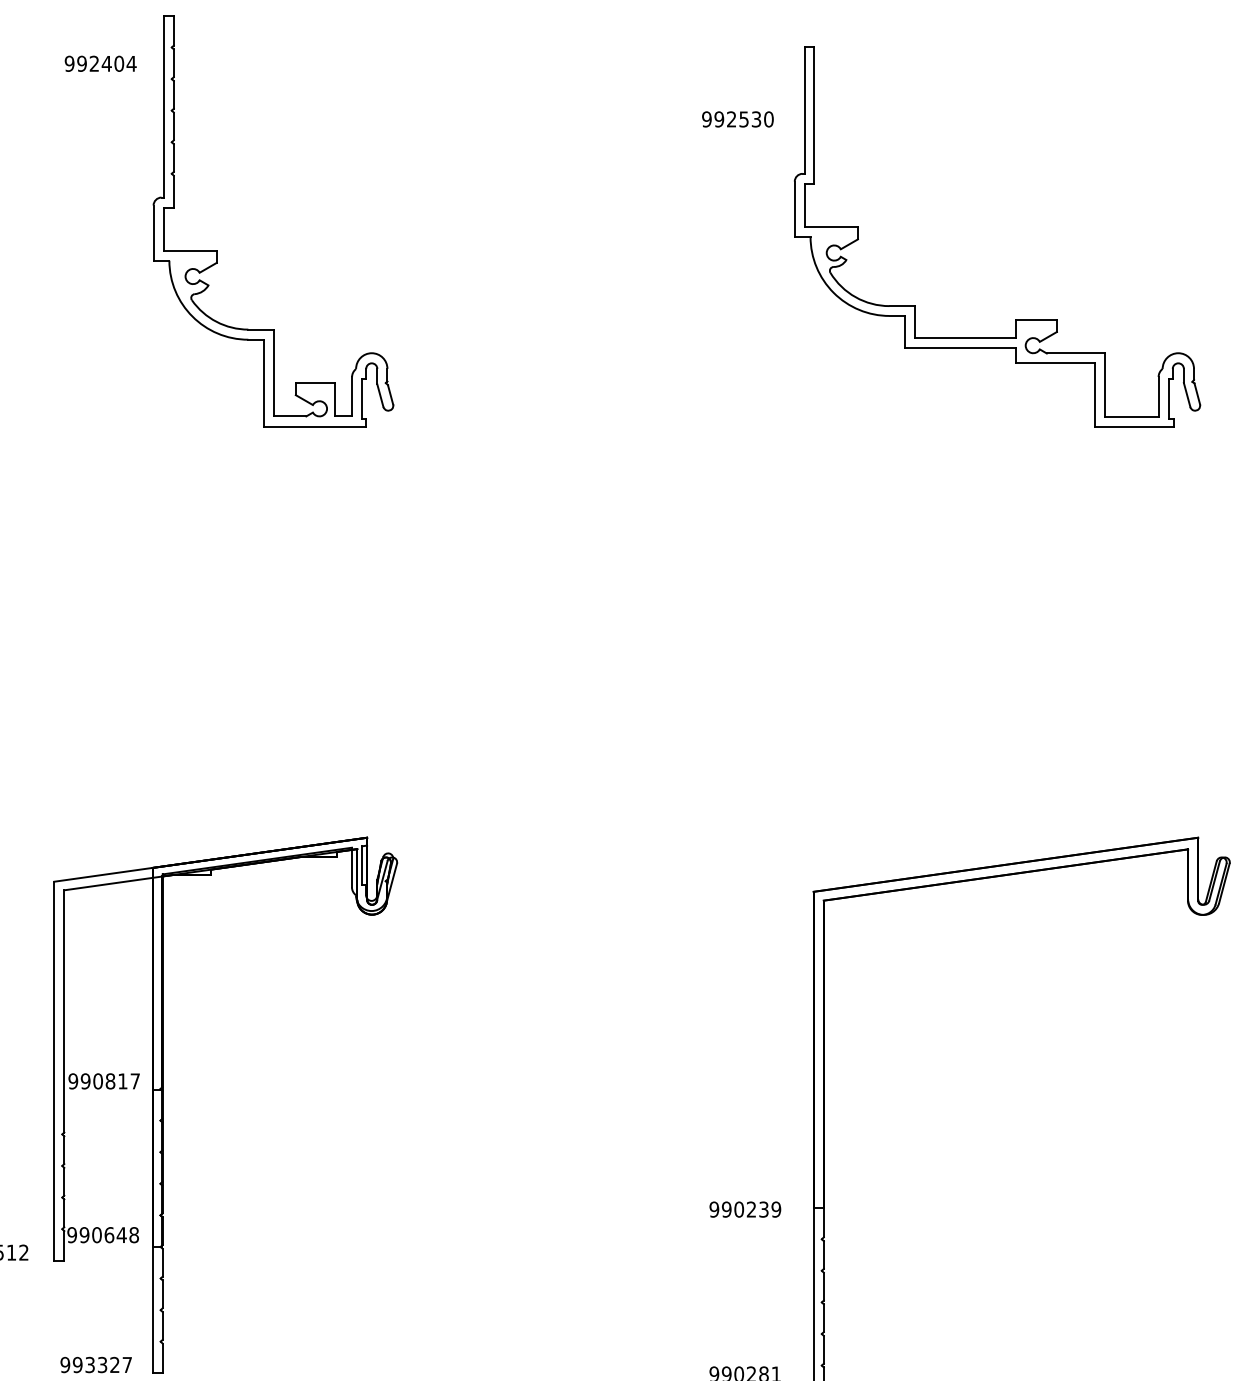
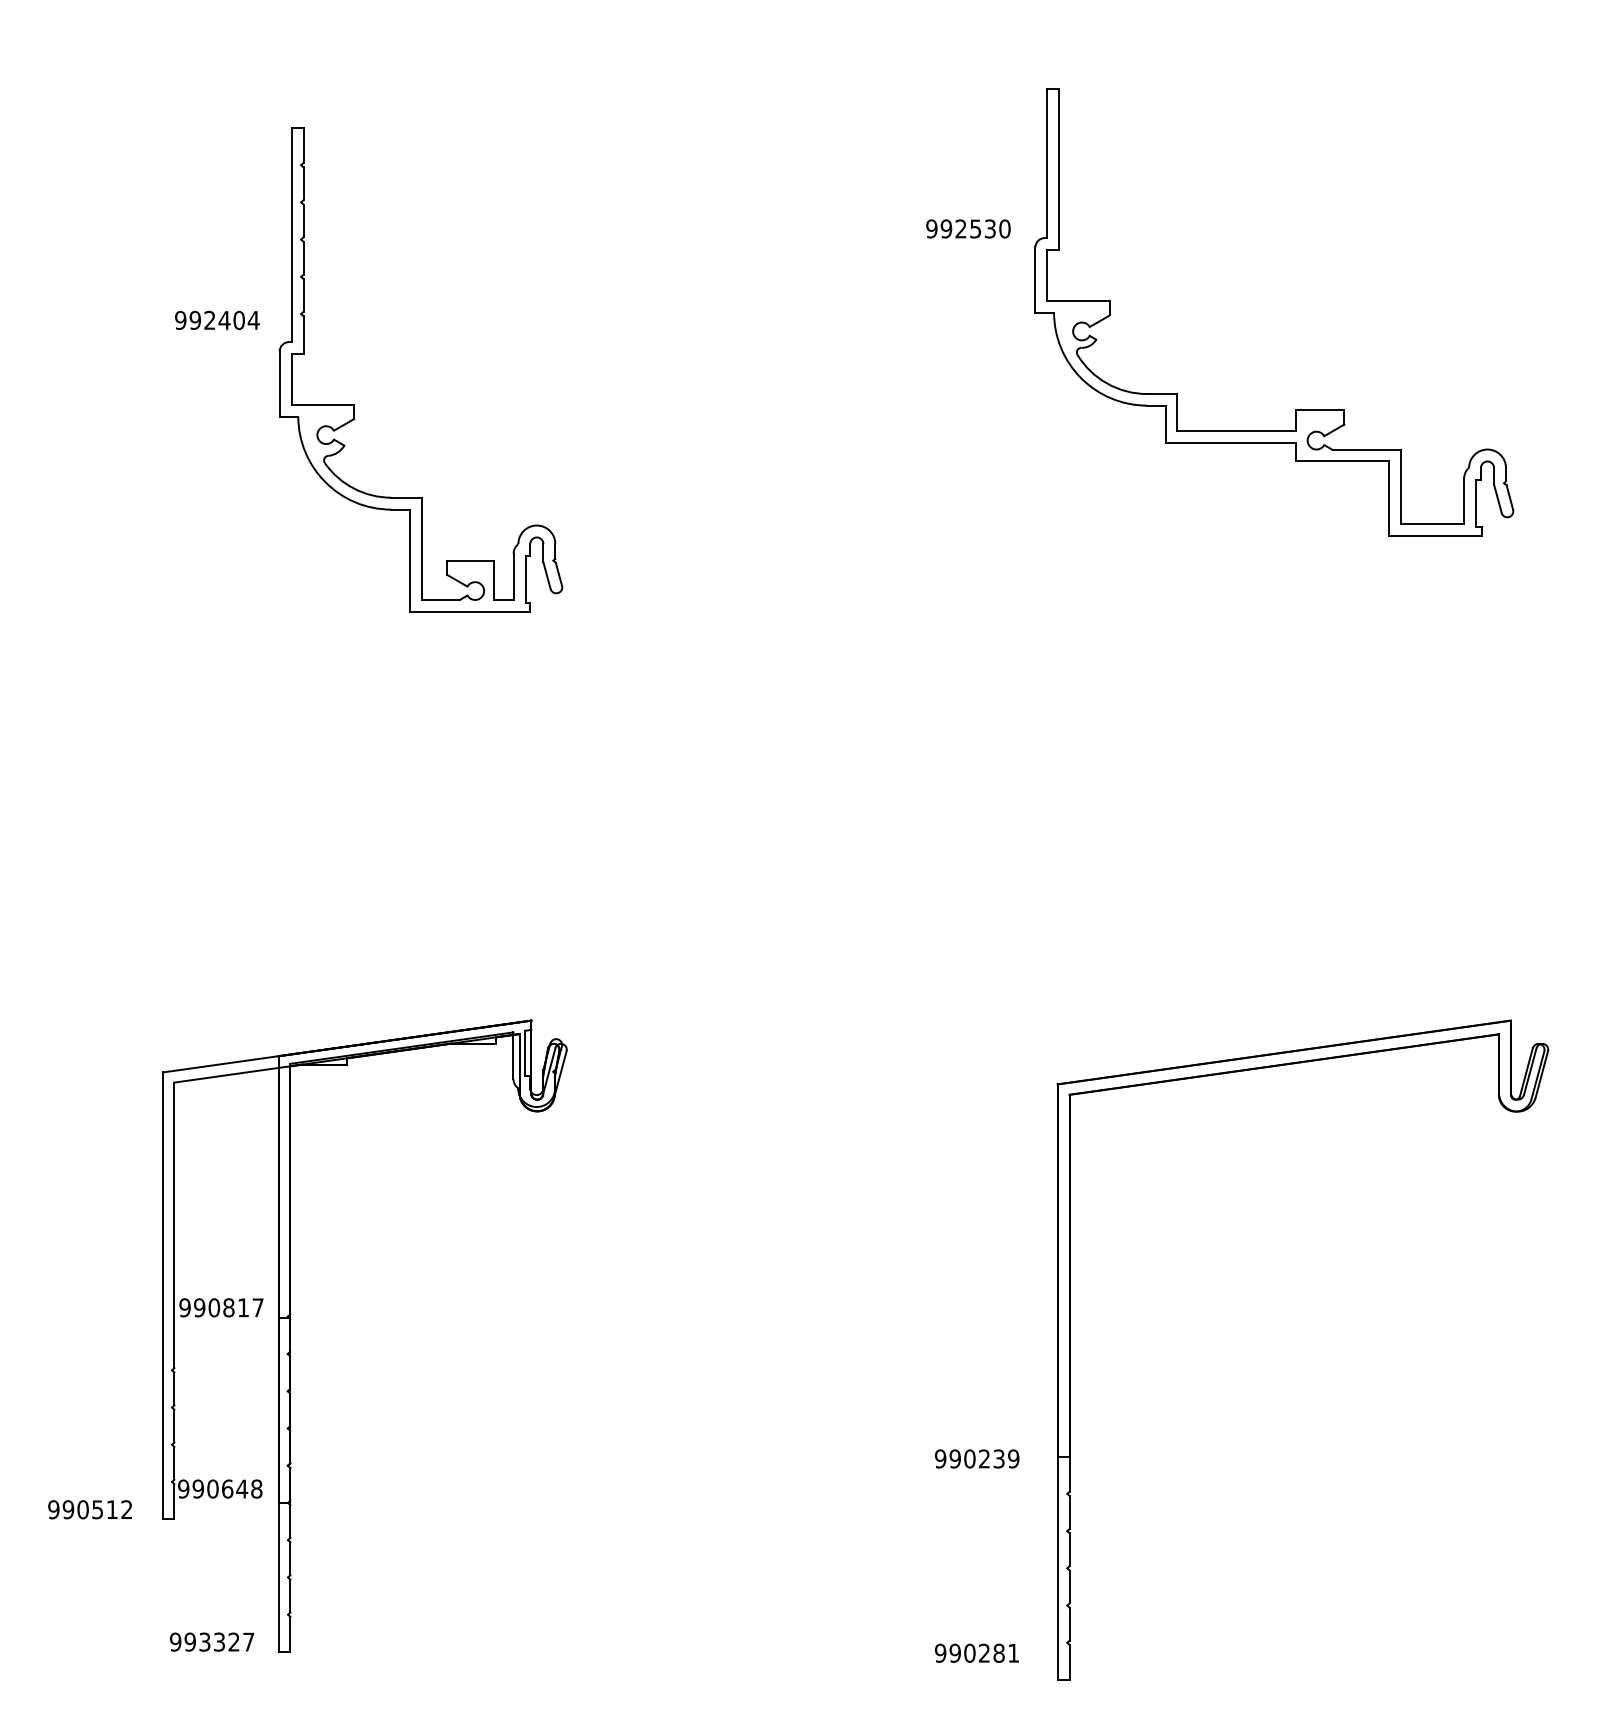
text: (100, 63) -> (217, 319), moved
text: (737, 119) -> (968, 228), moved
part: (217, 250) -> (354, 404), moved

